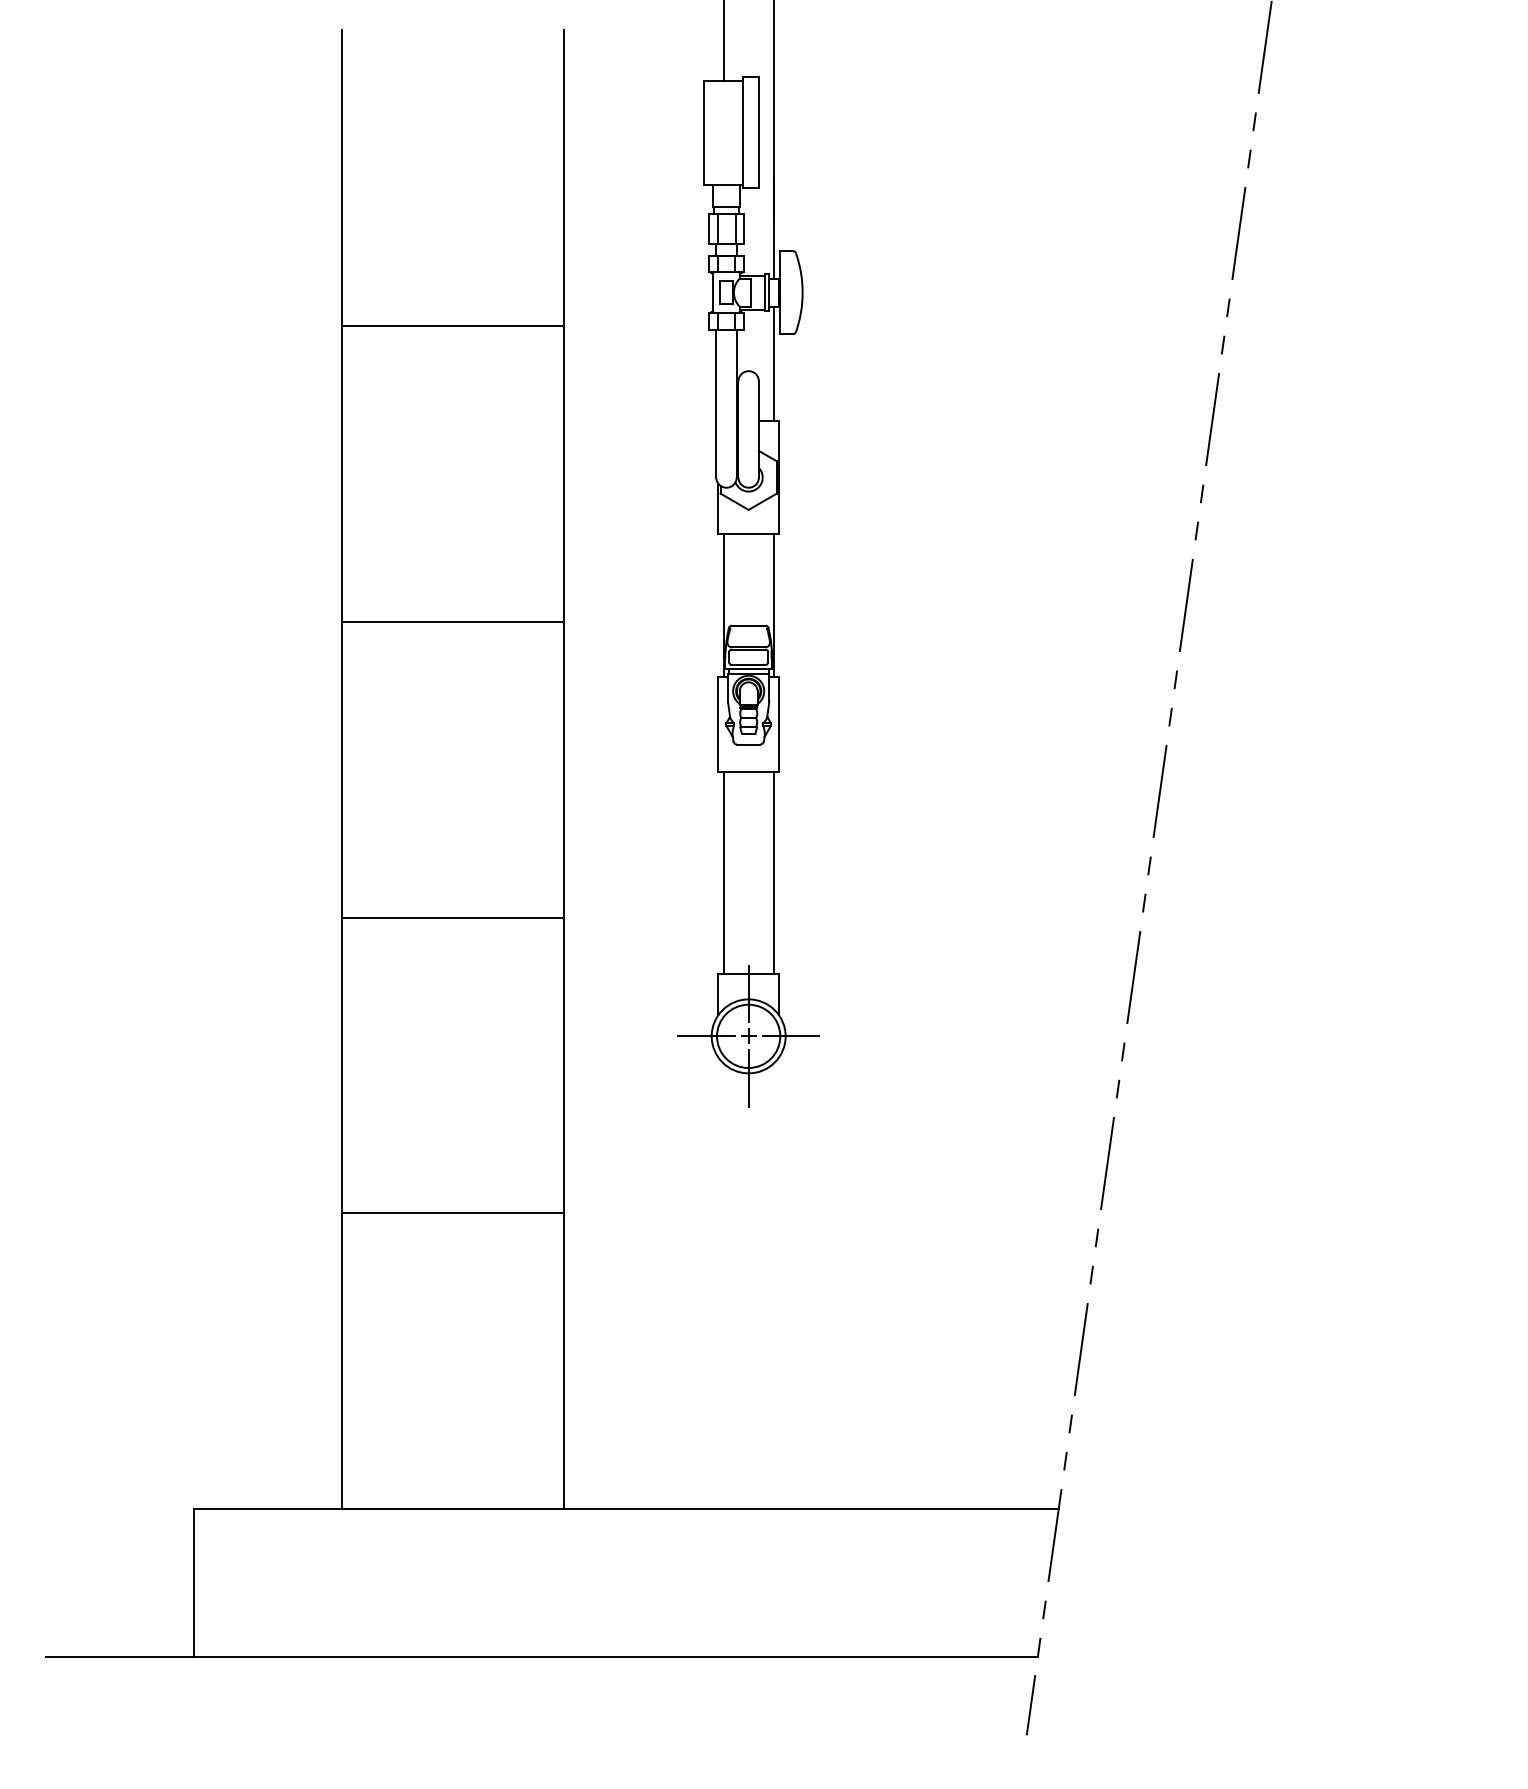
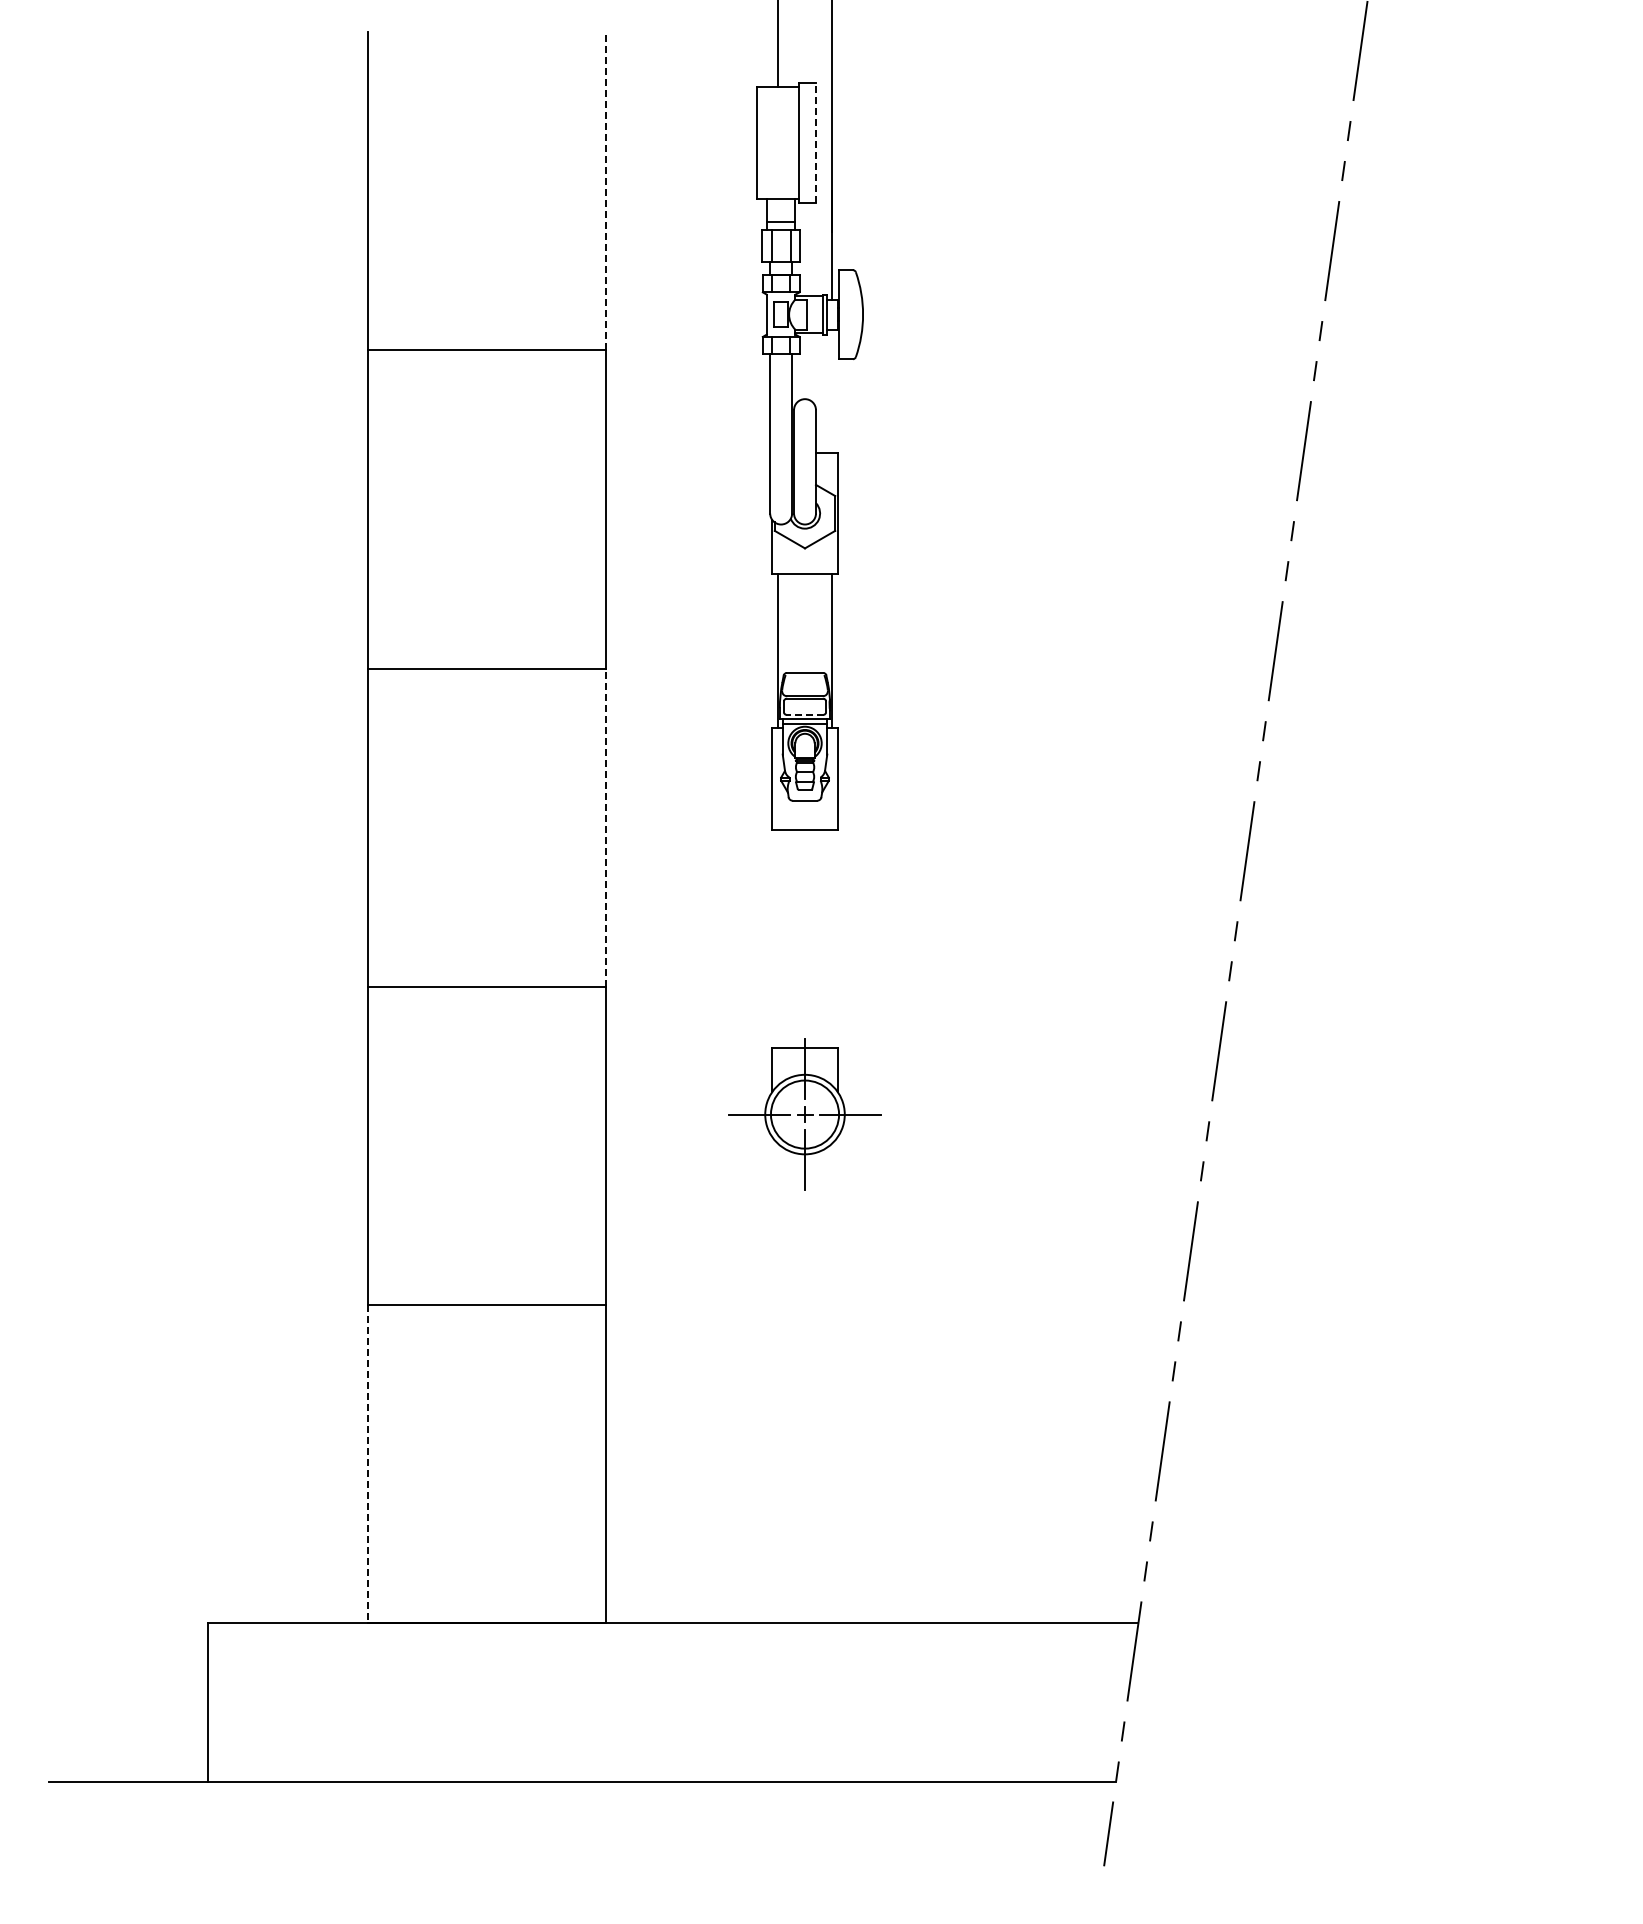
line: (759, 132) -> (816, 142), solid -> dashed
line: (564, 177) -> (606, 190), solid -> dashed
line: (774, 364) -> (832, 391), removed
line: (749, 664) -> (805, 714), solid -> dashed
line: (564, 769) -> (606, 827), solid -> dashed
line: (723, 872) -> (777, 938), removed
line: (774, 872) -> (832, 938), removed
line: (341, 1361) -> (367, 1464), solid -> dashed

